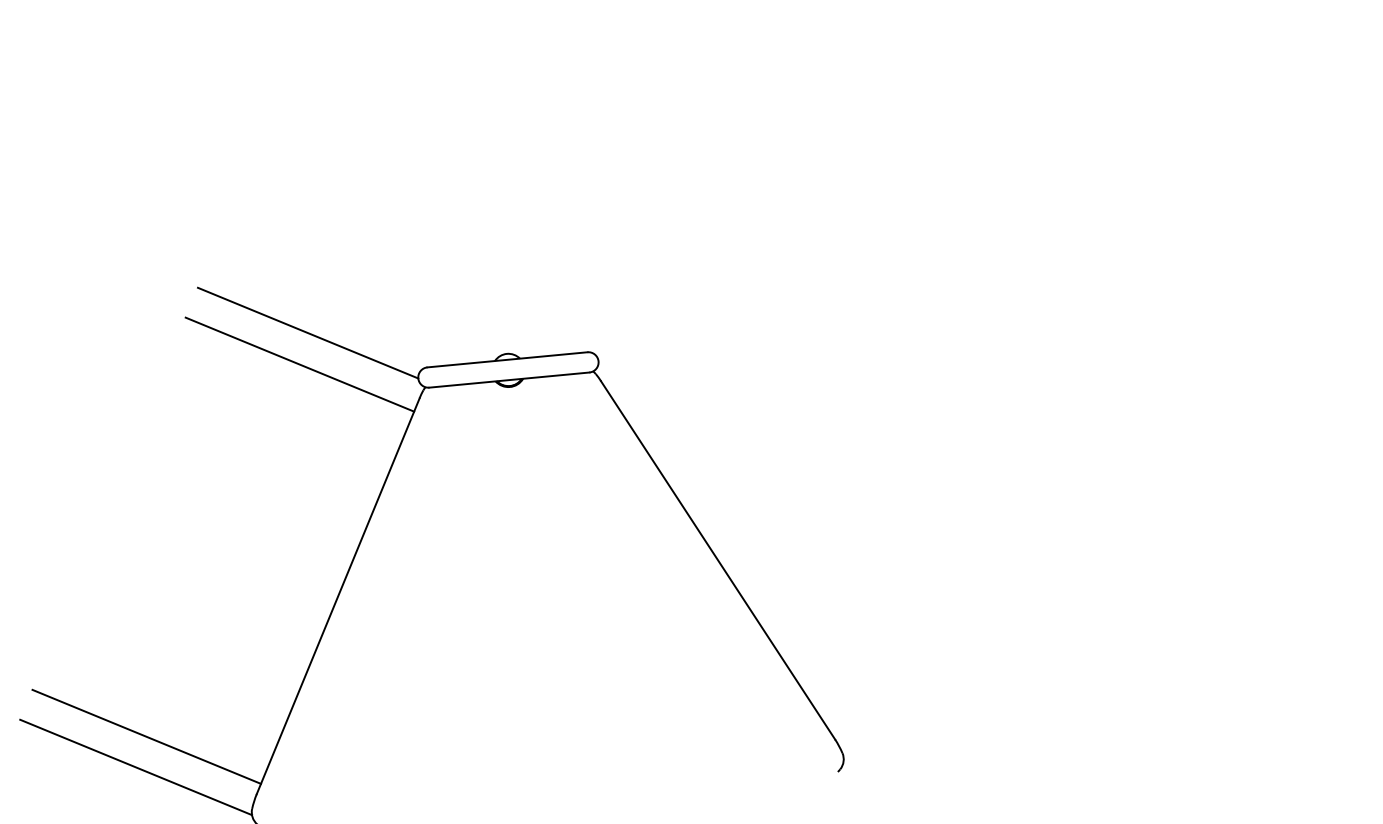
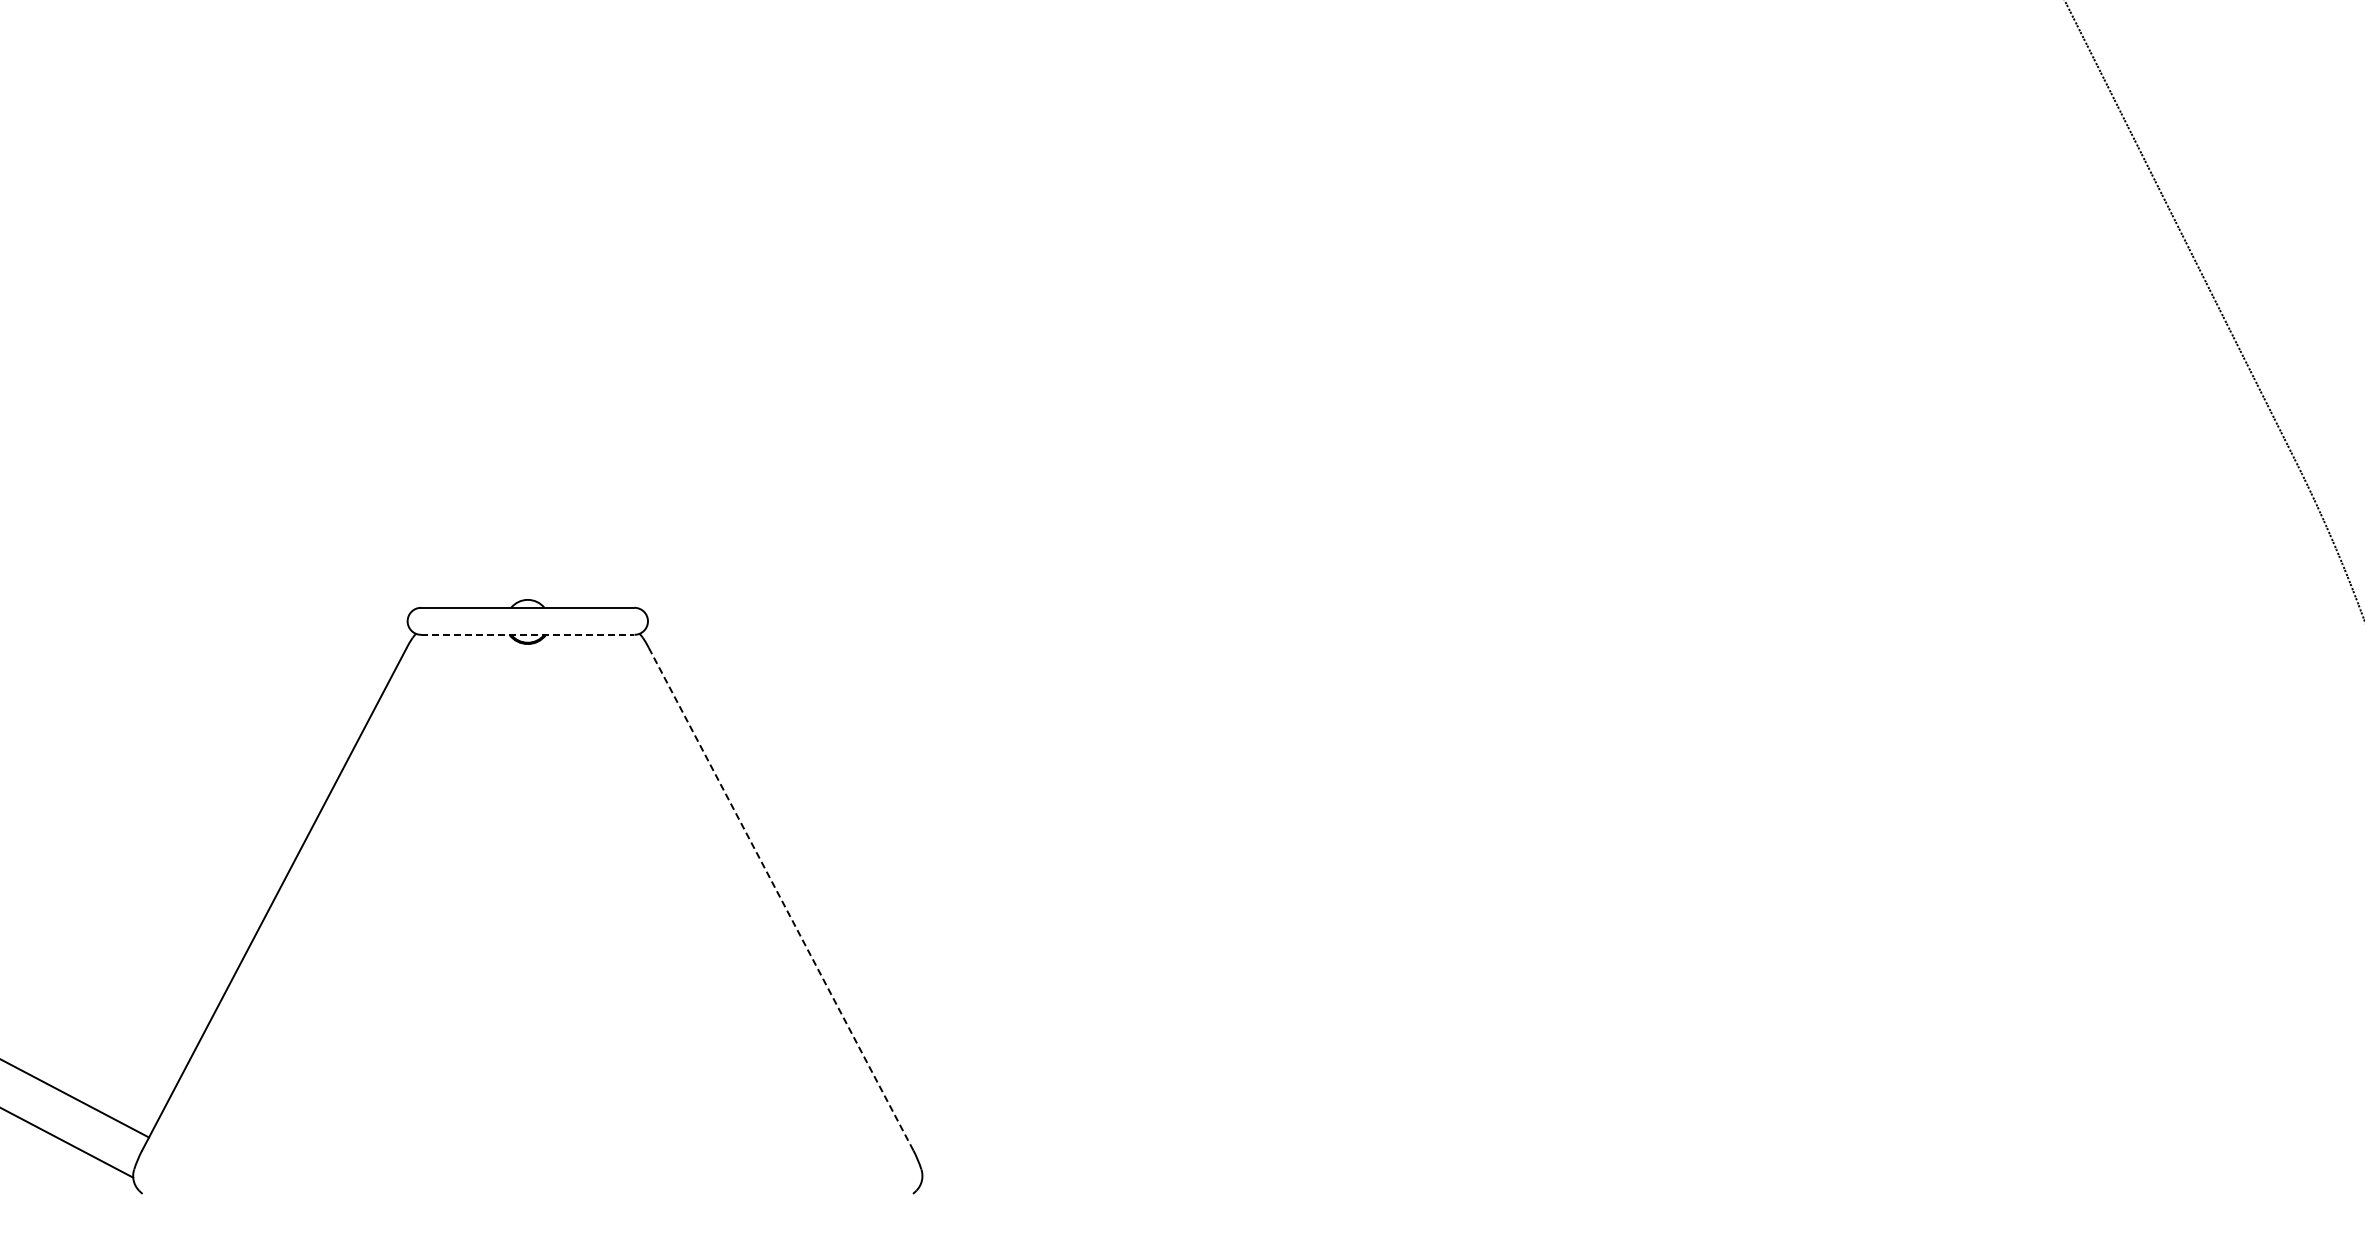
line: (308, 333) -> (267, 547), removed
line: (299, 364) -> (252, 587), removed
line: (509, 379) -> (527, 634), solid -> dashed
line: (718, 560) -> (781, 899), solid -> dashed

